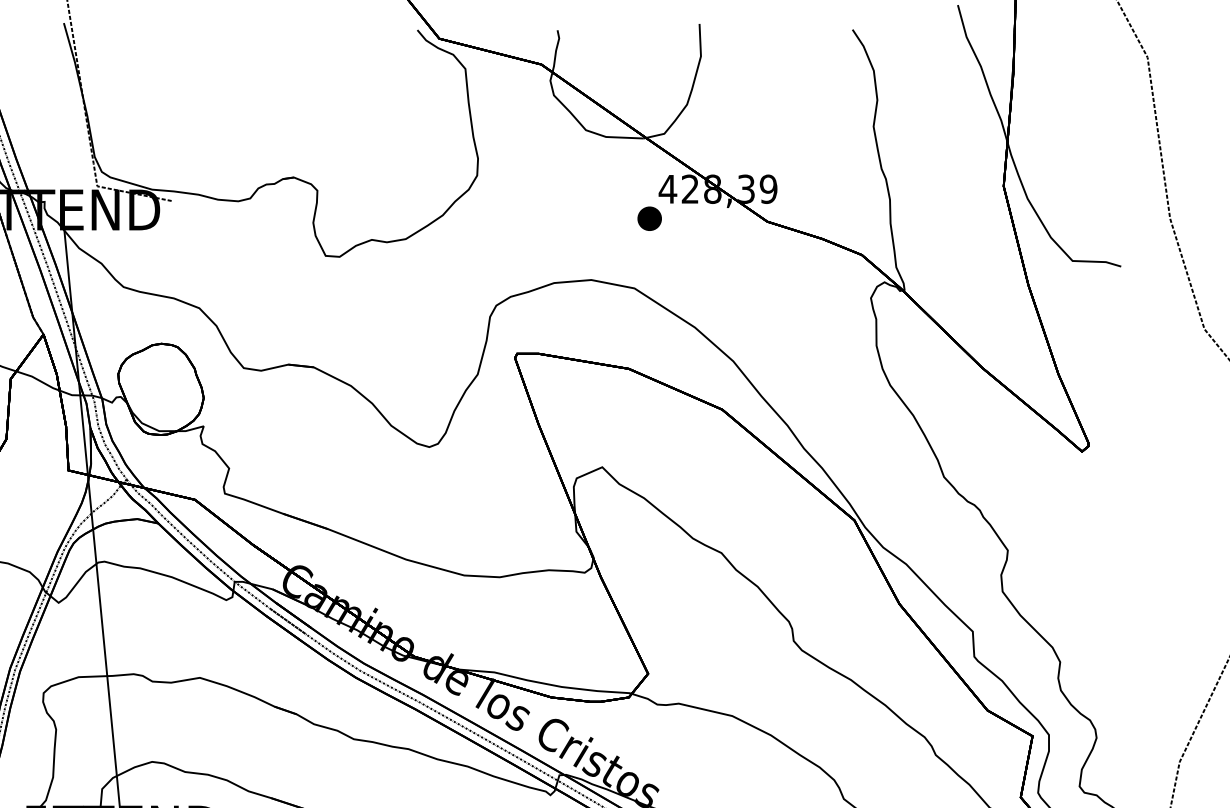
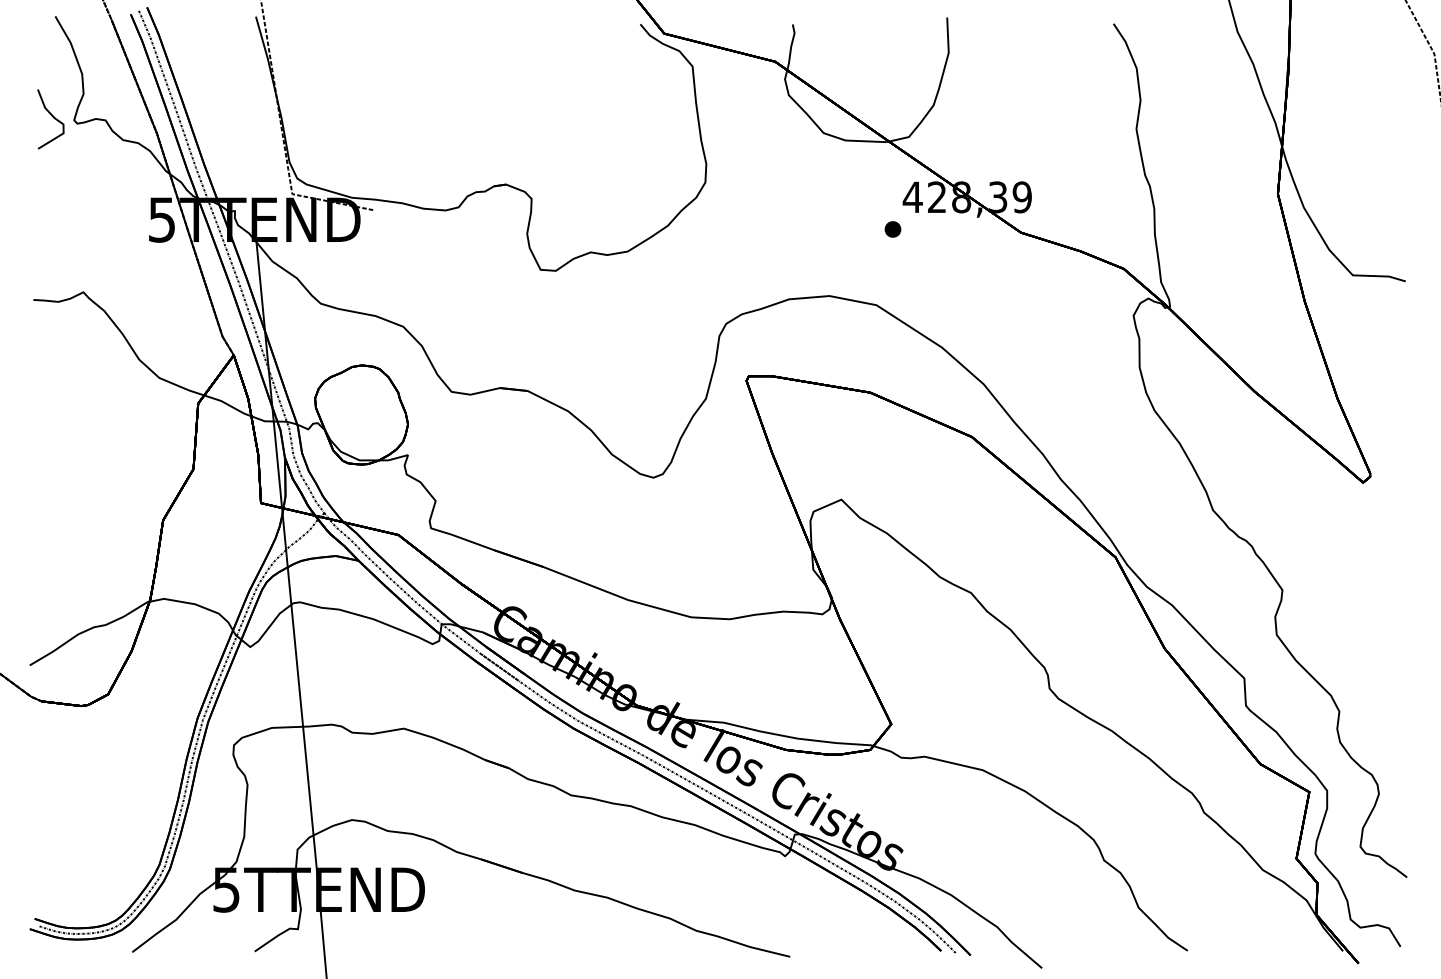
part: (649, 218) -> (892, 229), size x0.62

